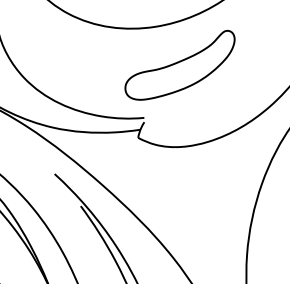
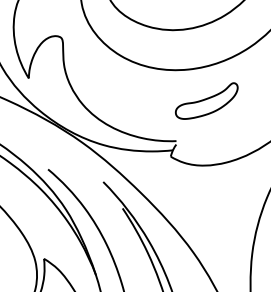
part: (179, 64) -> (206, 100), size x0.7

